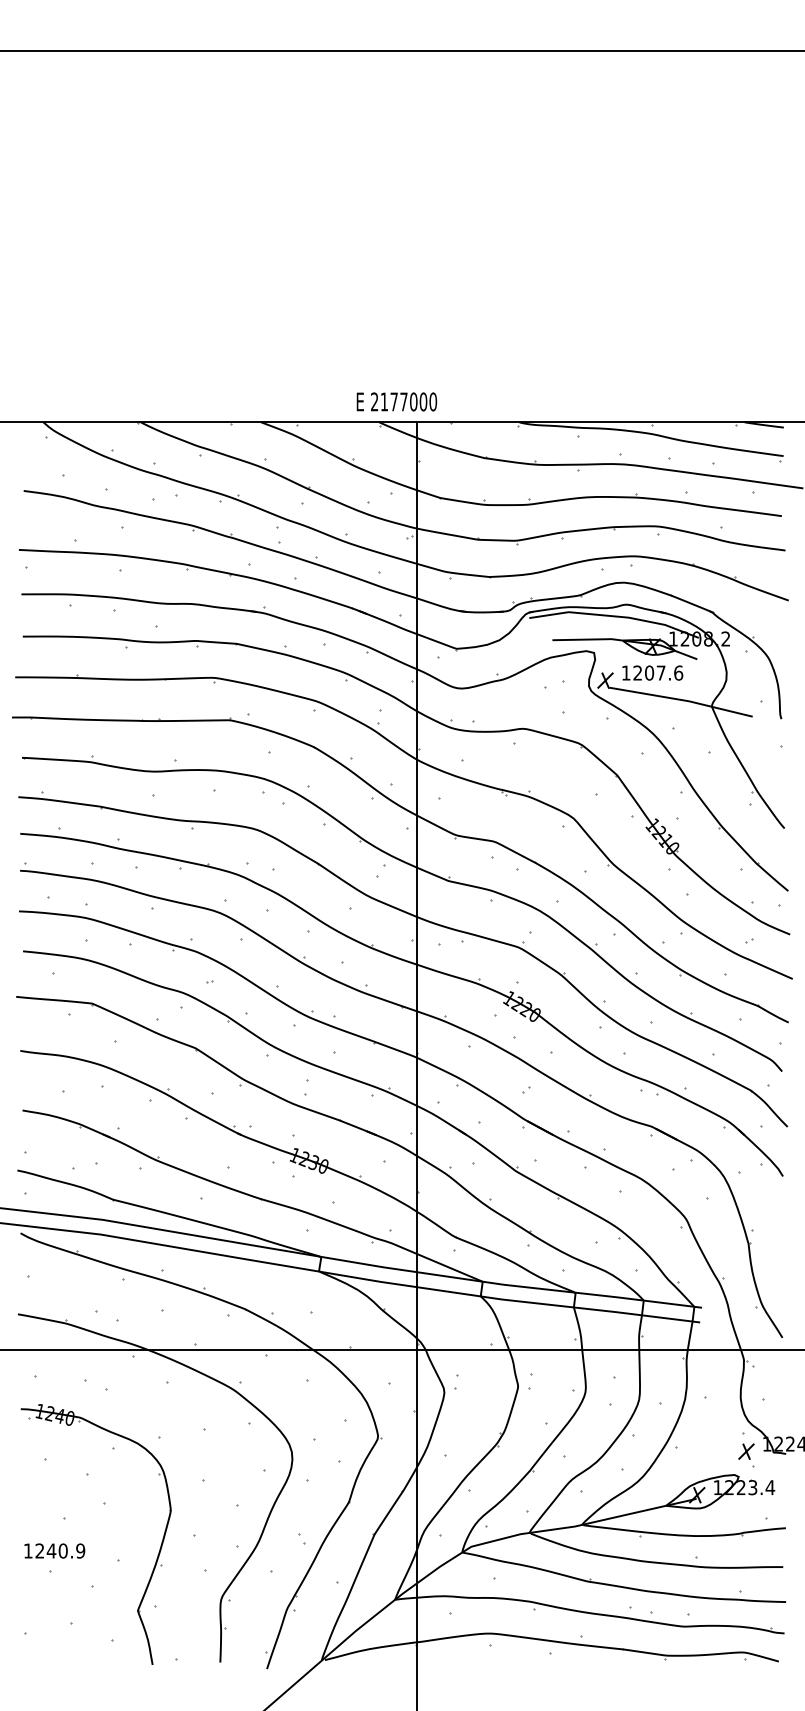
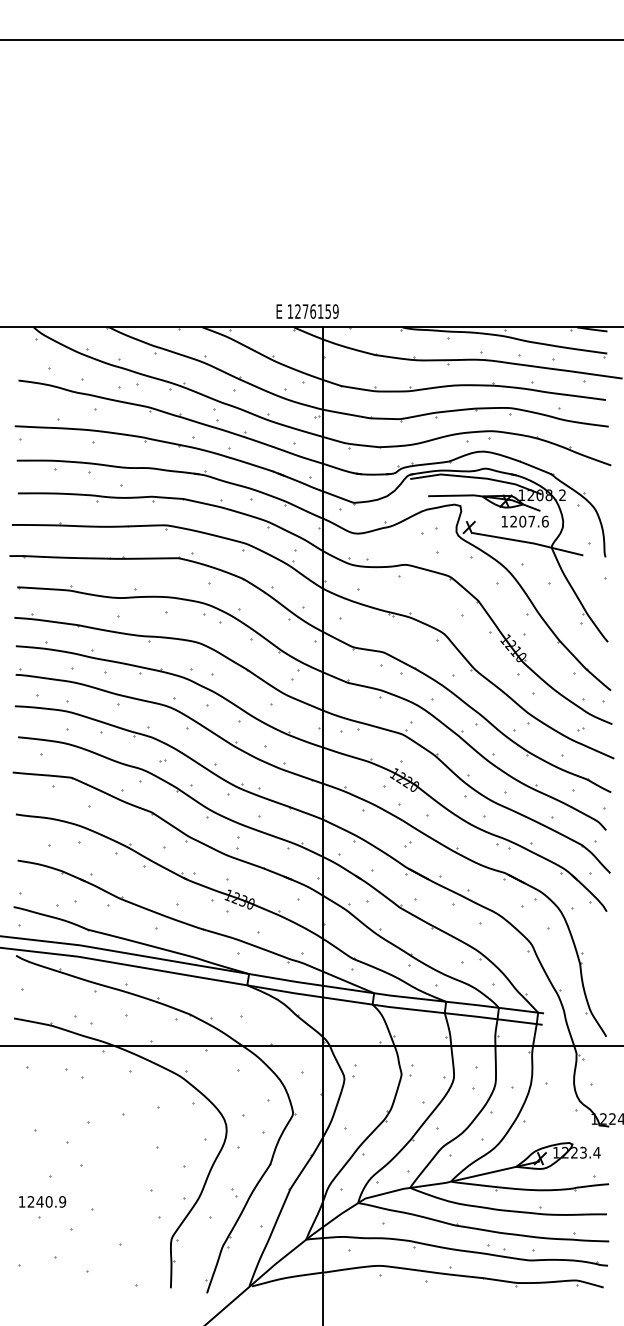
text: (403, 401) -> (312, 311), 2177000 -> 1276159
text: (652, 672) -> (525, 521), moved
part: (746, 1455) -> (578, 1127), removed
part: (157, 1555) -> (122, 1205), removed

